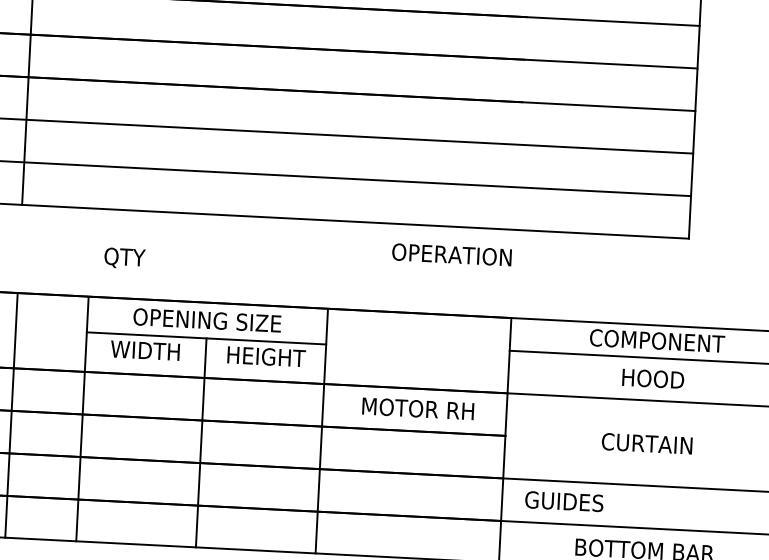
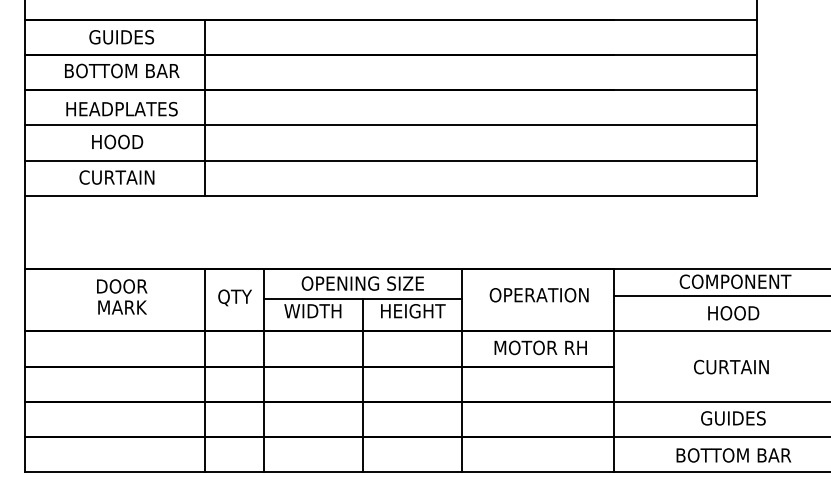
text: (451, 255) -> (538, 295), moved
text: (124, 257) -> (234, 297), moved
text: (564, 501) -> (733, 418), moved

